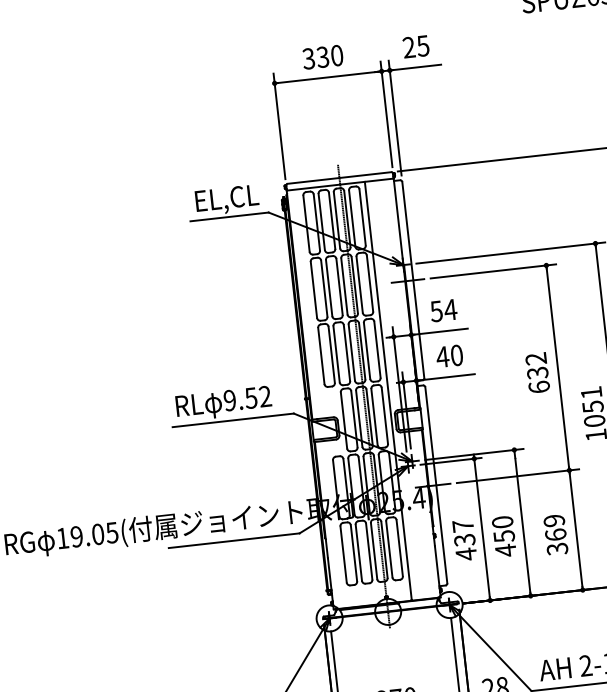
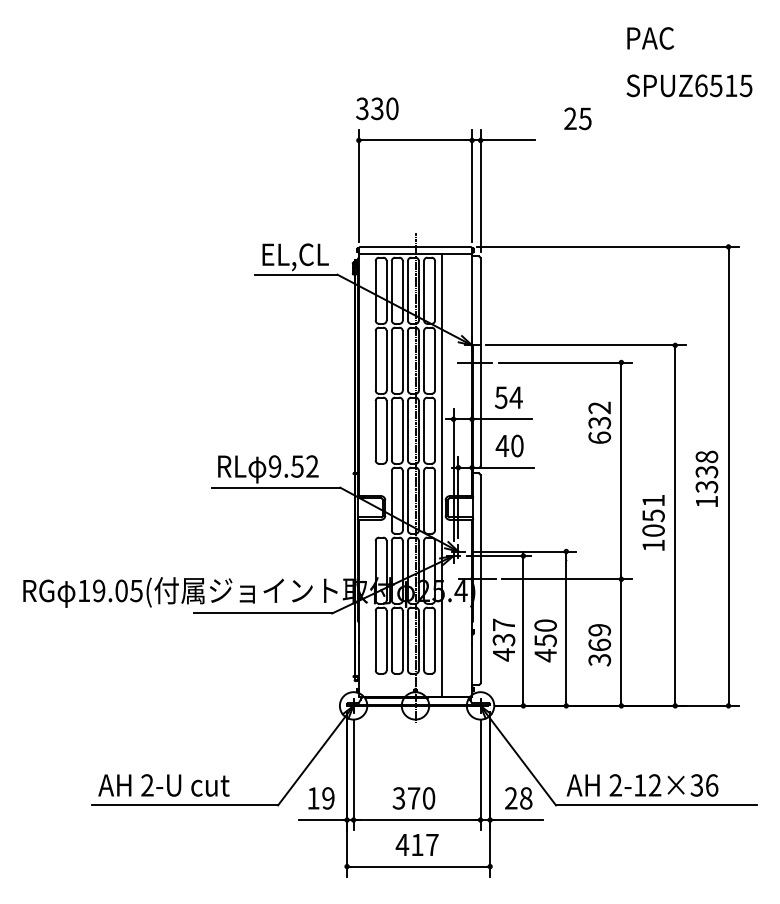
text: (415, 46) -> (577, 118), moved
text: (323, 56) -> (377, 108), moved
text: (537, 372) -> (599, 422), moved

